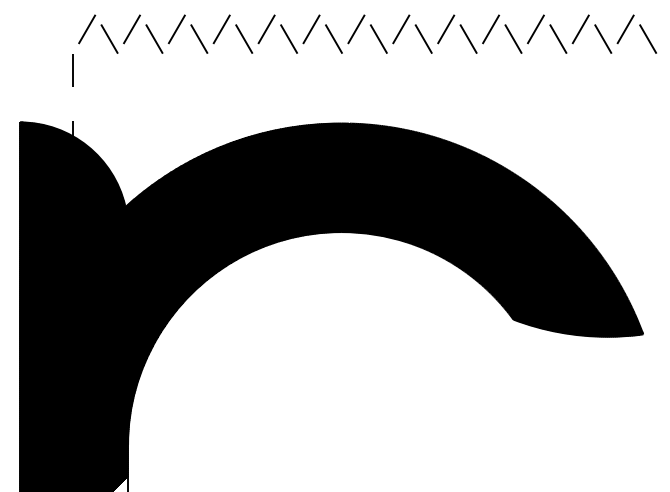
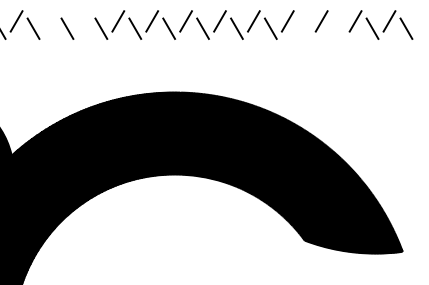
line: (176, 29) -> (50, 21), removed
line: (221, 29) -> (84, 21), removed
line: (513, 38) -> (304, 28), removed
line: (558, 38) -> (338, 28), removed

